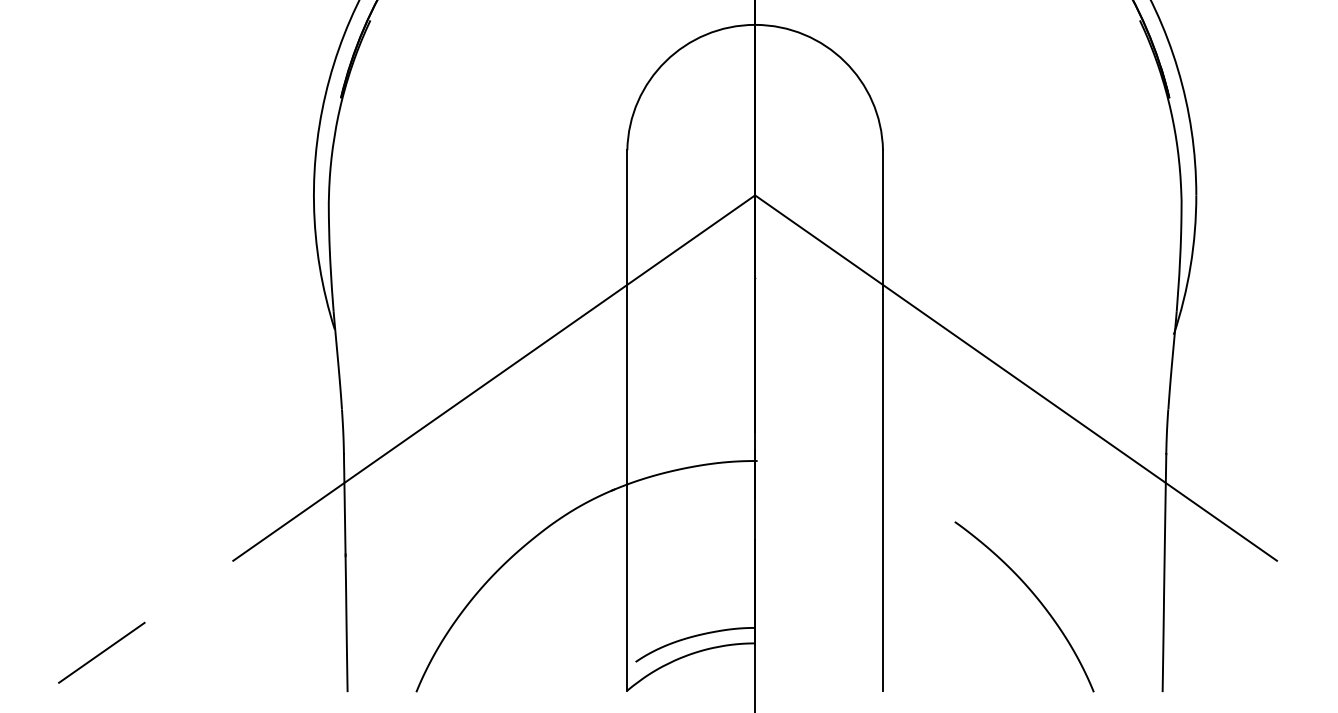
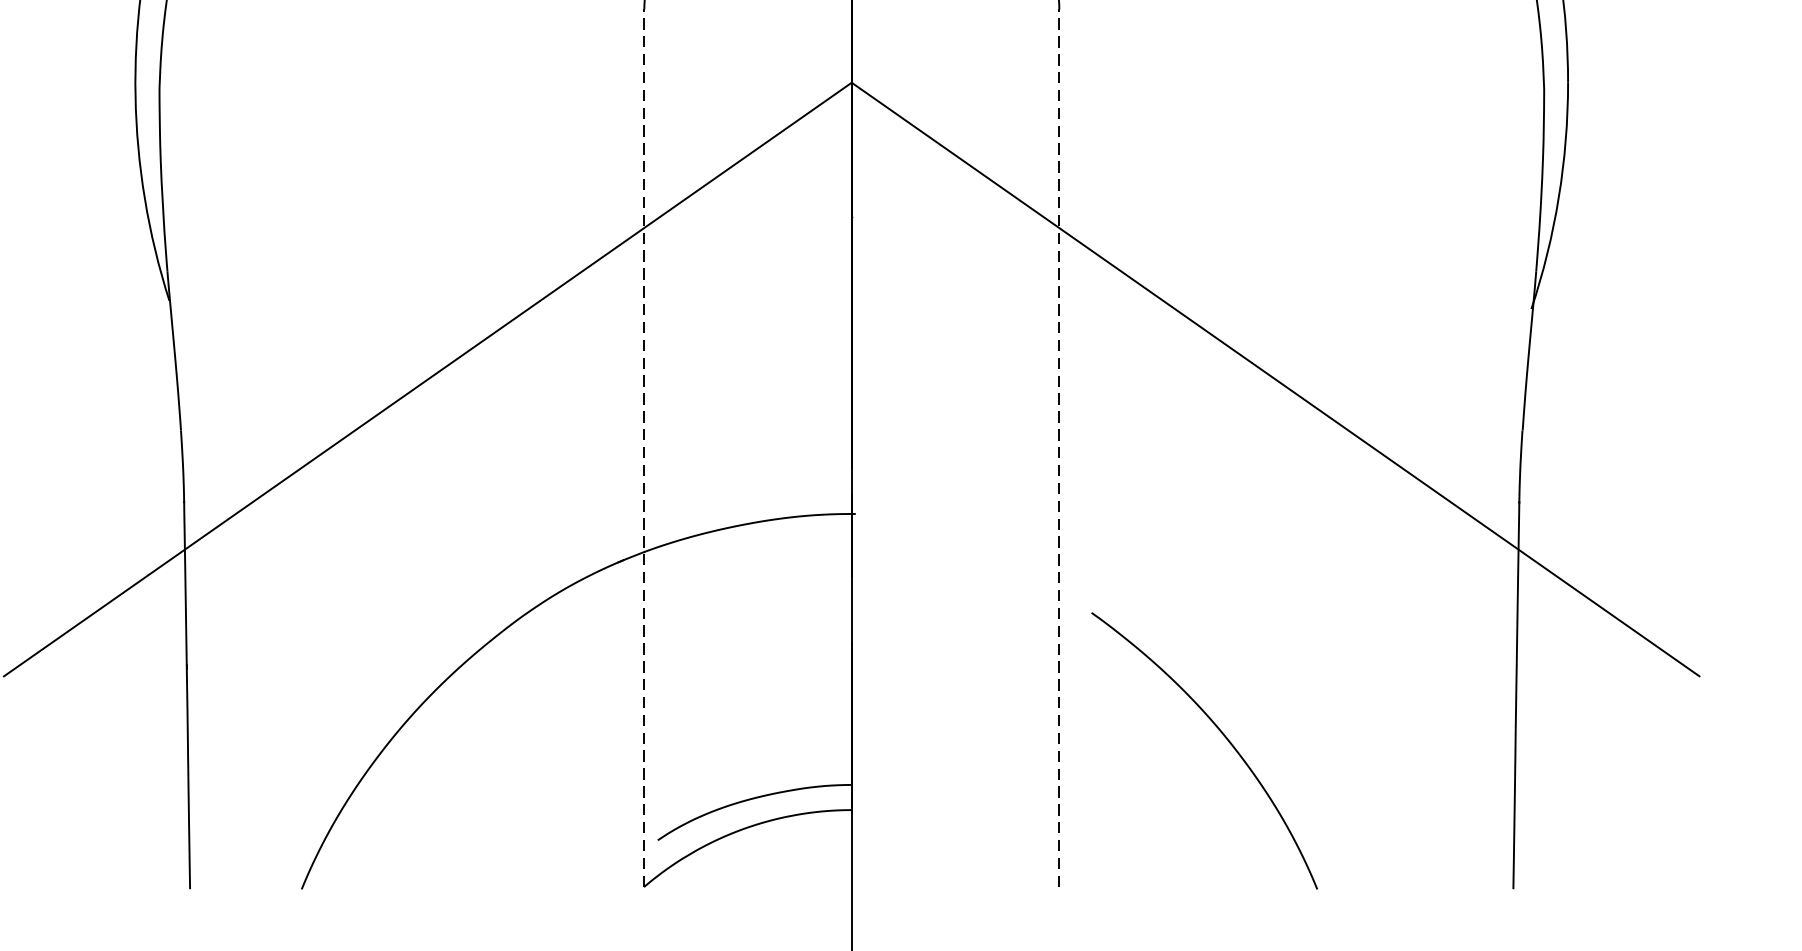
line: (627, 419) -> (644, 446), solid -> dashed
line: (883, 420) -> (1060, 448), solid -> dashed
curve: (1034, 596) -> (1220, 733), moved

